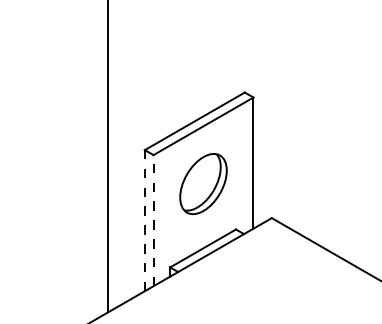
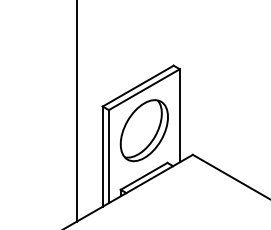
part: (203, 183) -> (144, 130), size x1.43
line: (144, 220) -> (102, 156), dashed -> solid
line: (153, 220) -> (108, 156), dashed -> solid

